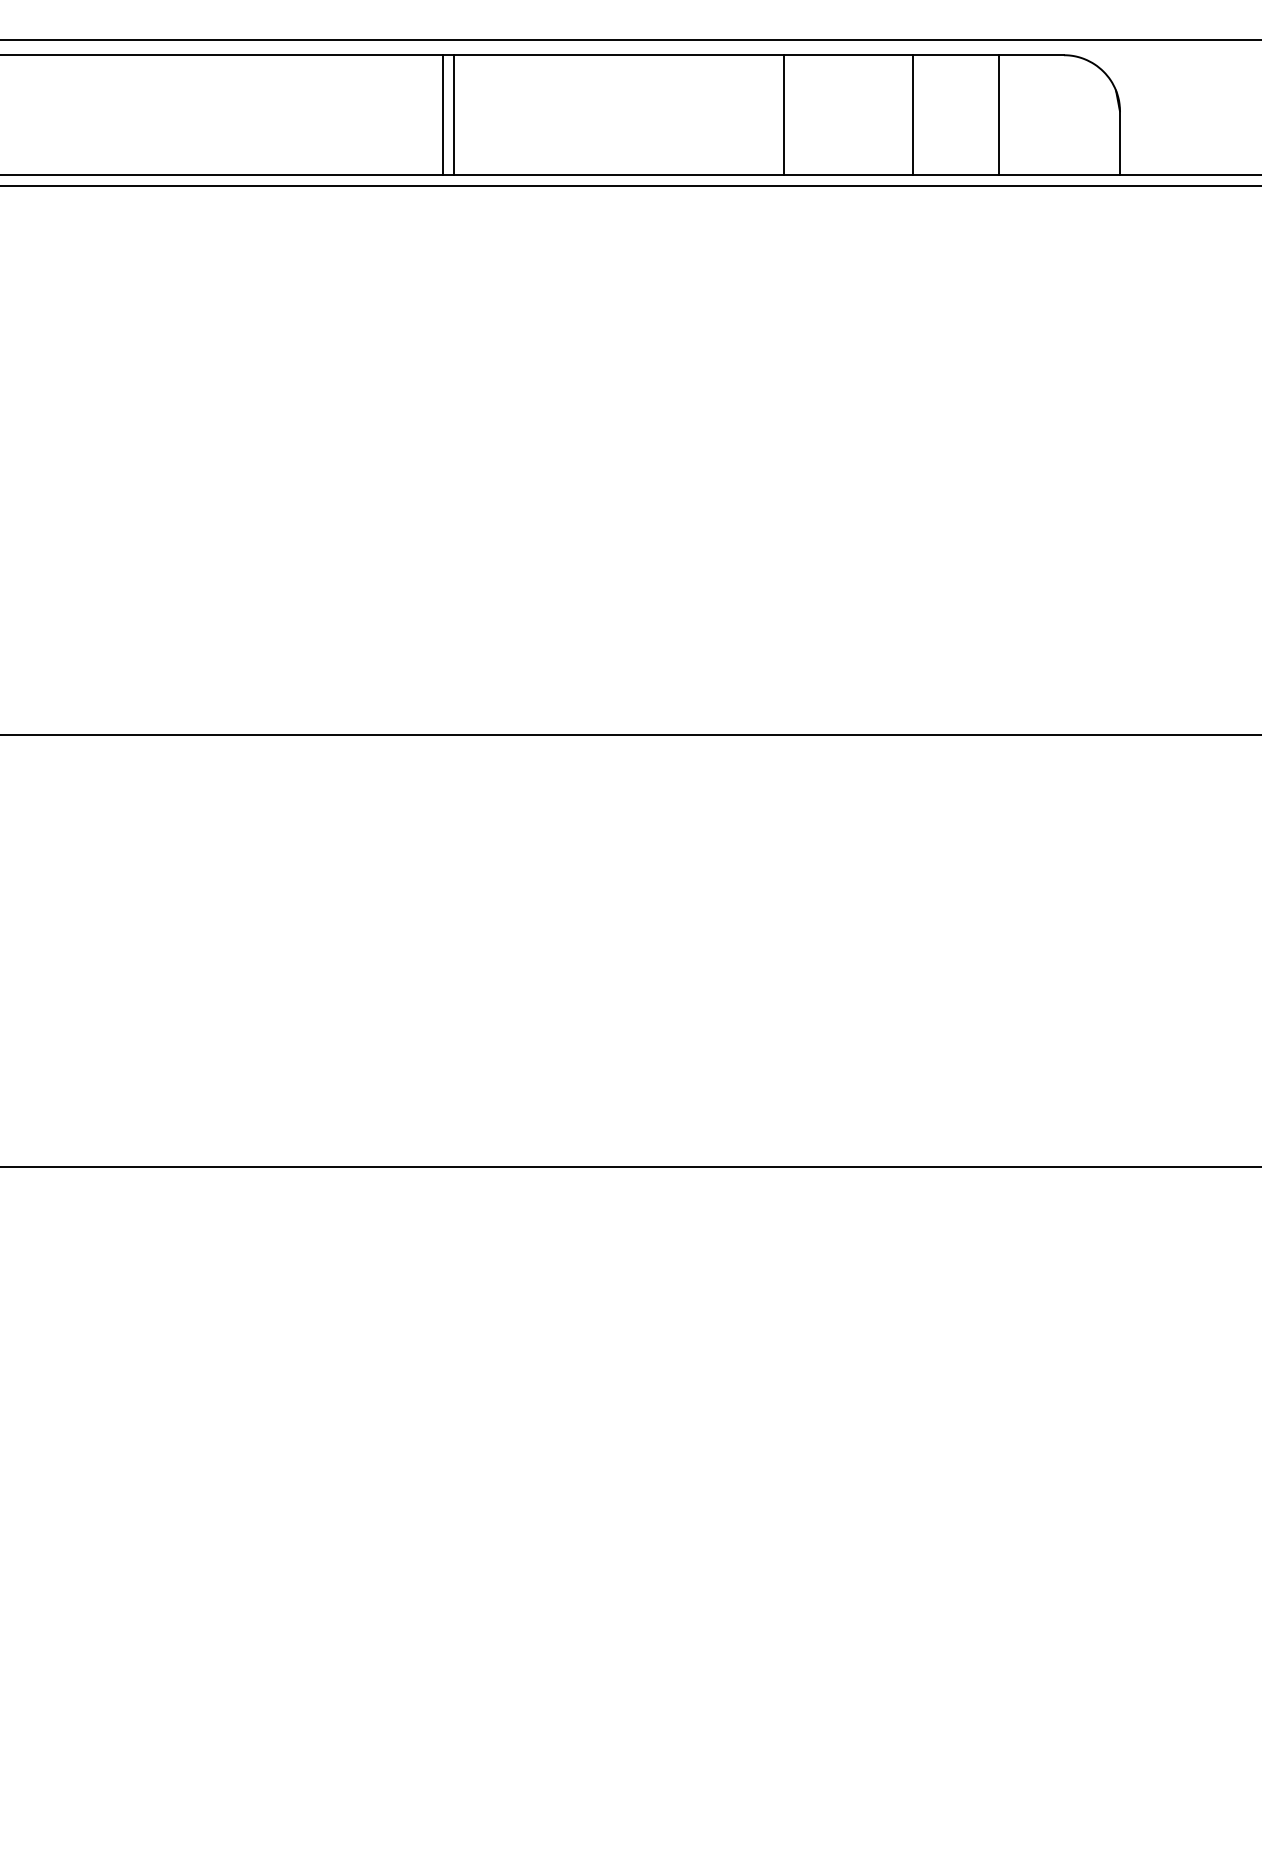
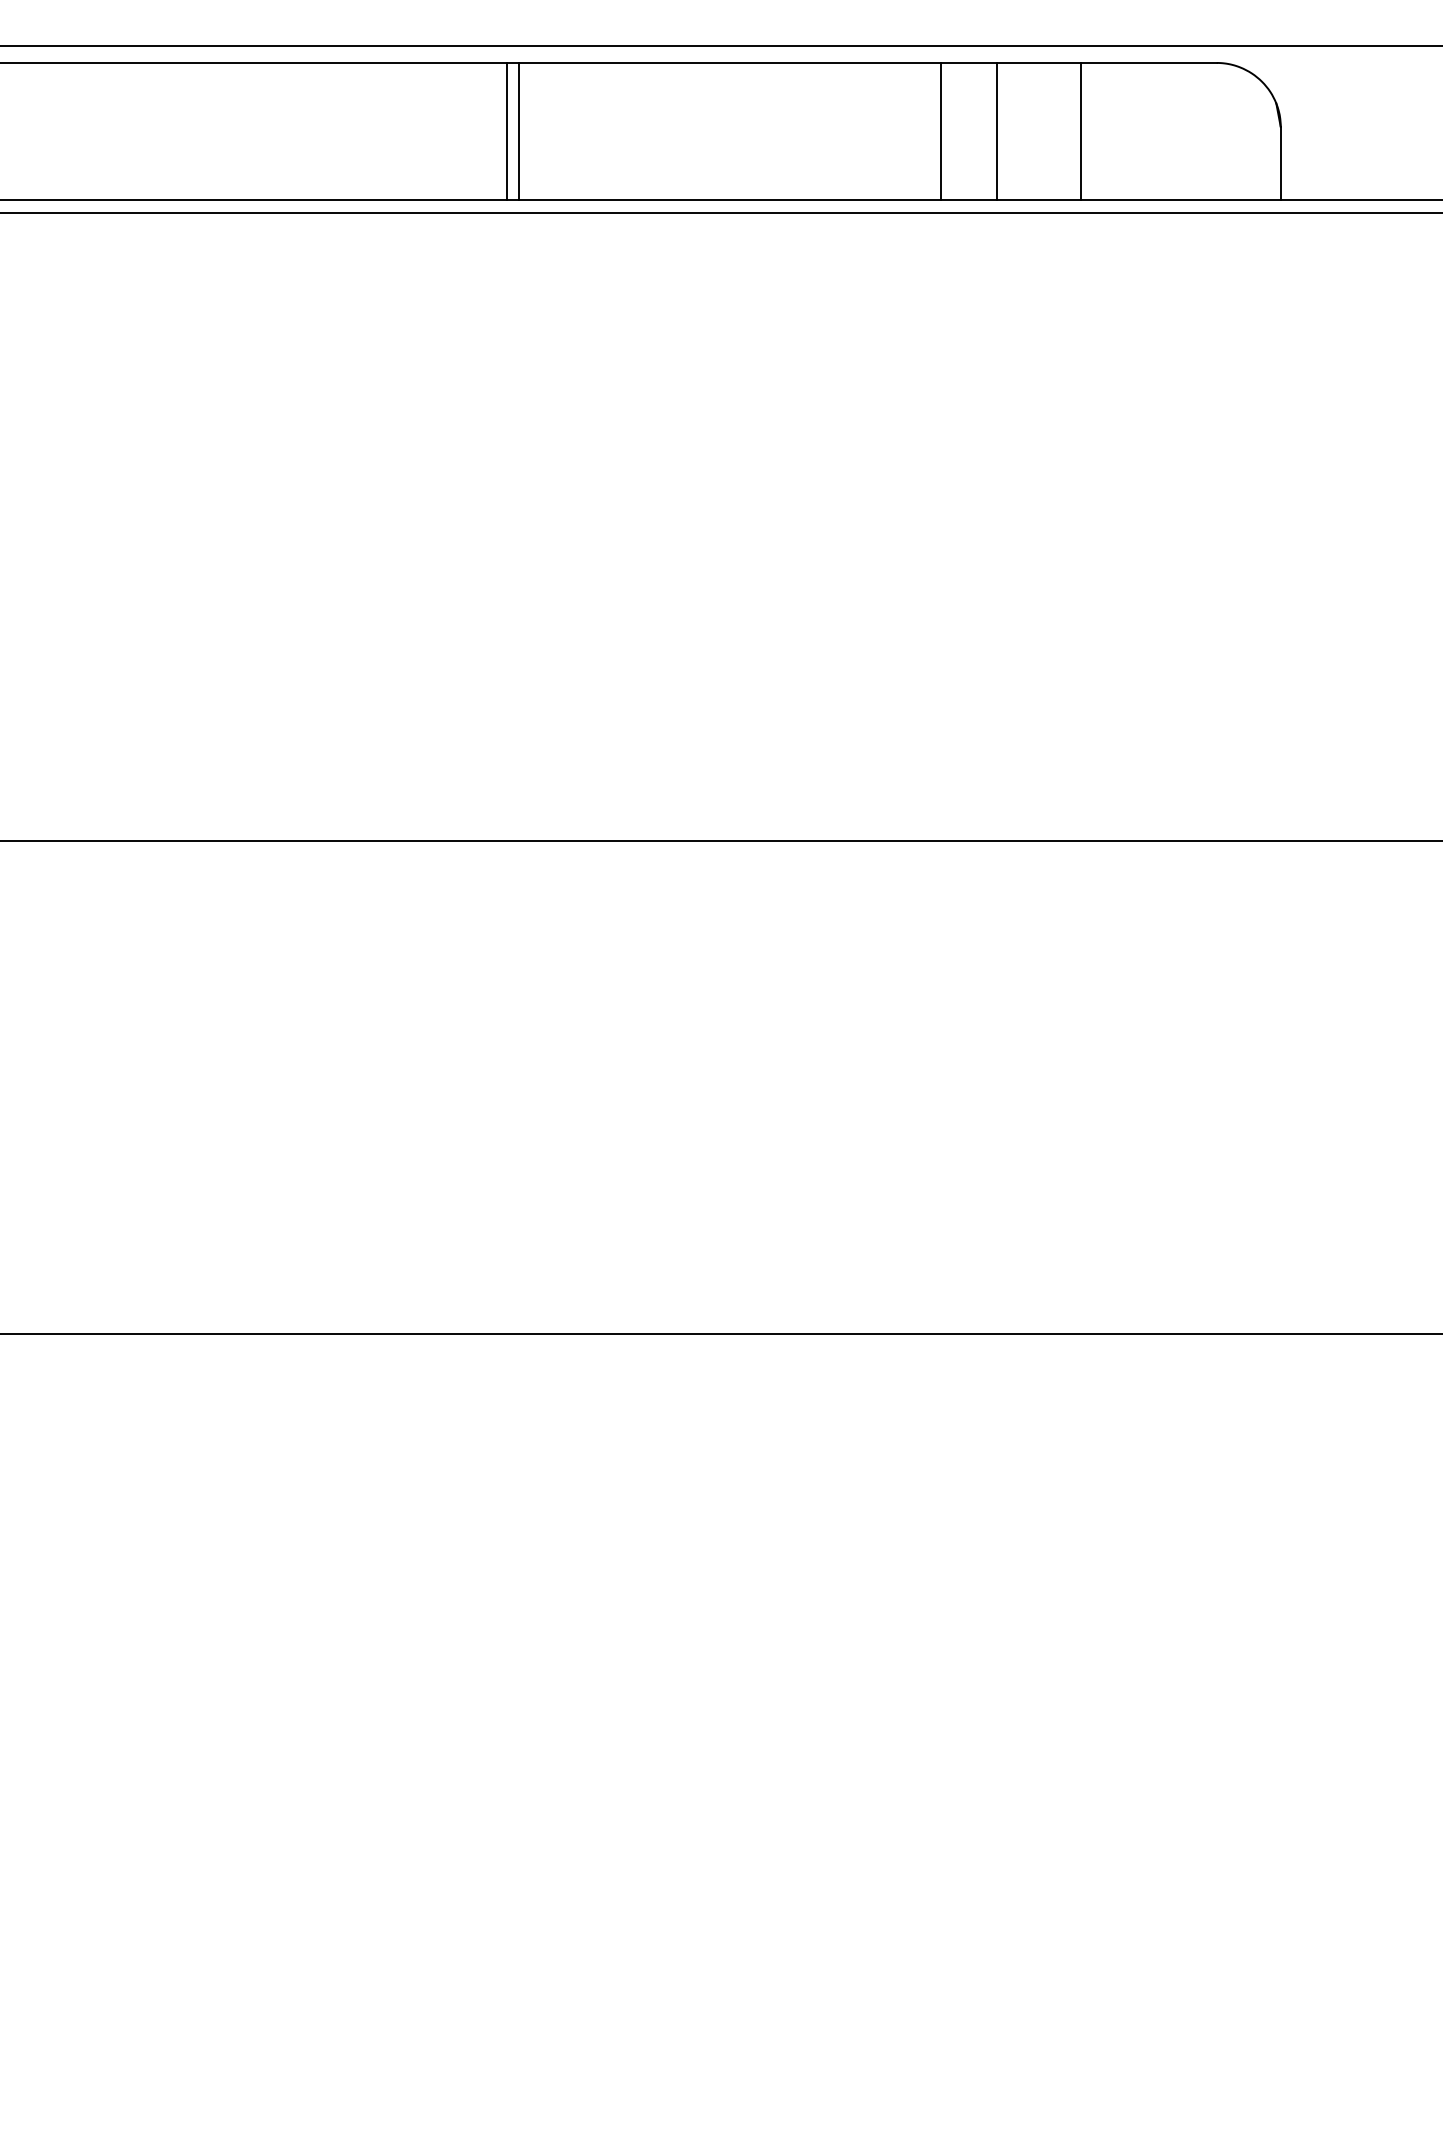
line: (784, 115) -> (941, 131), moved
line: (913, 115) -> (997, 131), moved
line: (999, 115) -> (1080, 131), moved

